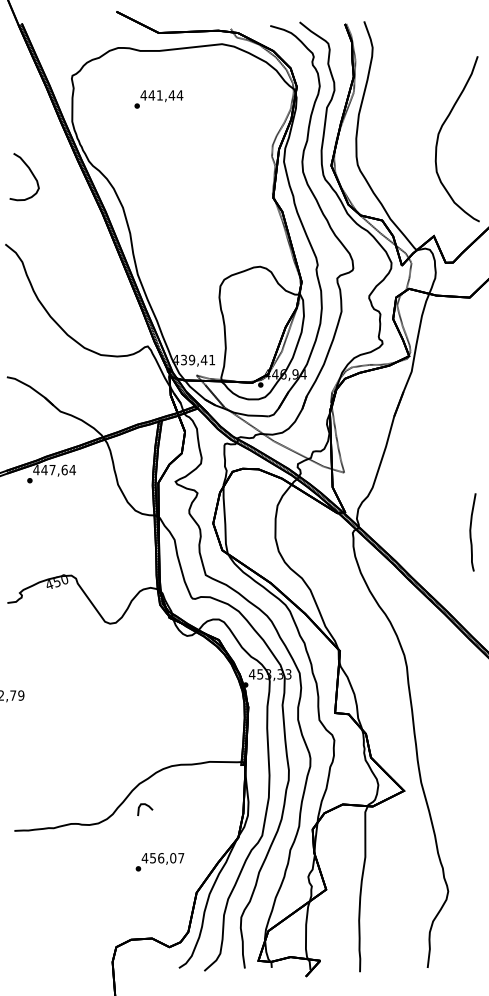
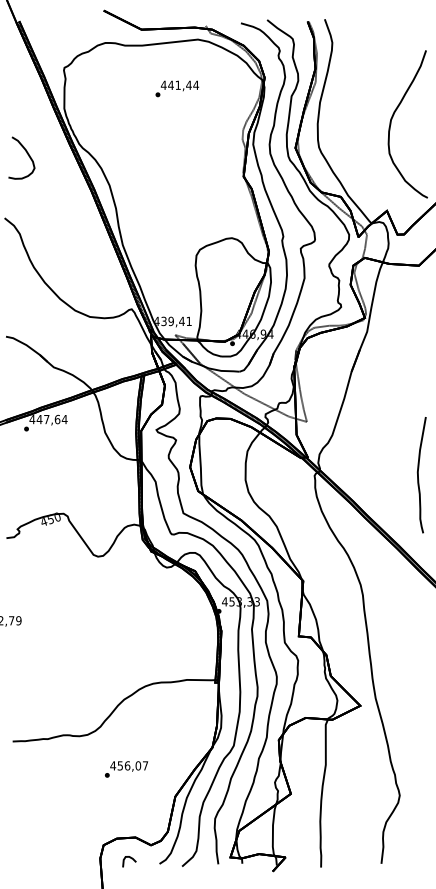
text: (158, 99) -> (176, 88), moved
part: (472, 532) -> (421, 475), size x1.67
curve: (147, 806) -> (131, 858), moved
text: (159, 862) -> (126, 769), moved

